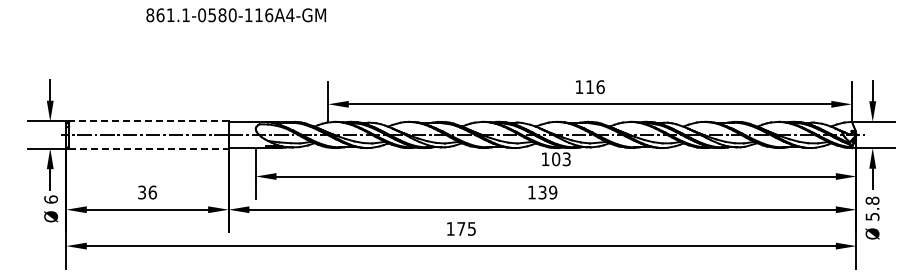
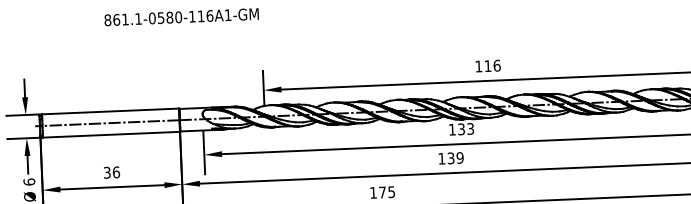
text: (290, 14) -> (228, 14), 861.1-0580-116A4-GM -> 861.1-0580-116A1-GM
line: (148, 121) -> (110, 111), dashed -> solid
line: (148, 148) -> (111, 134), dashed -> solid
text: (556, 159) -> (461, 129), 103 -> 133

